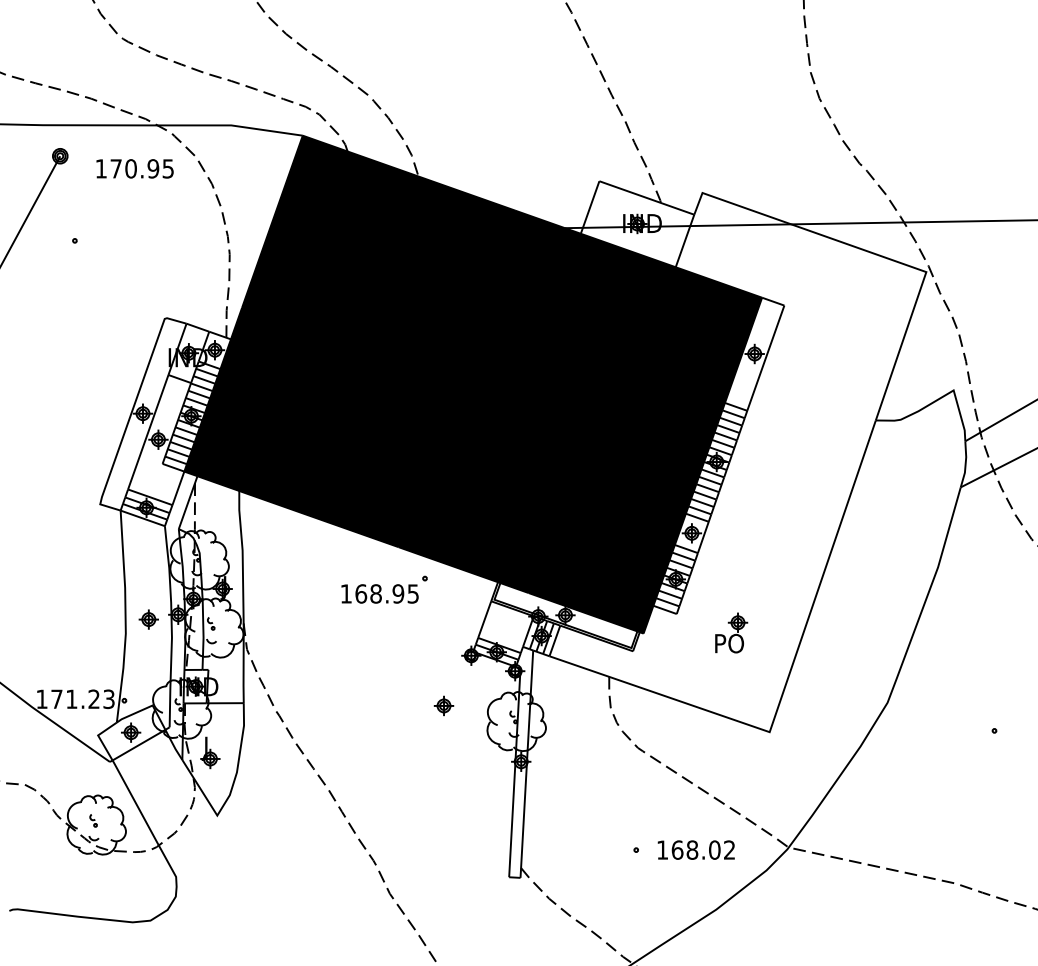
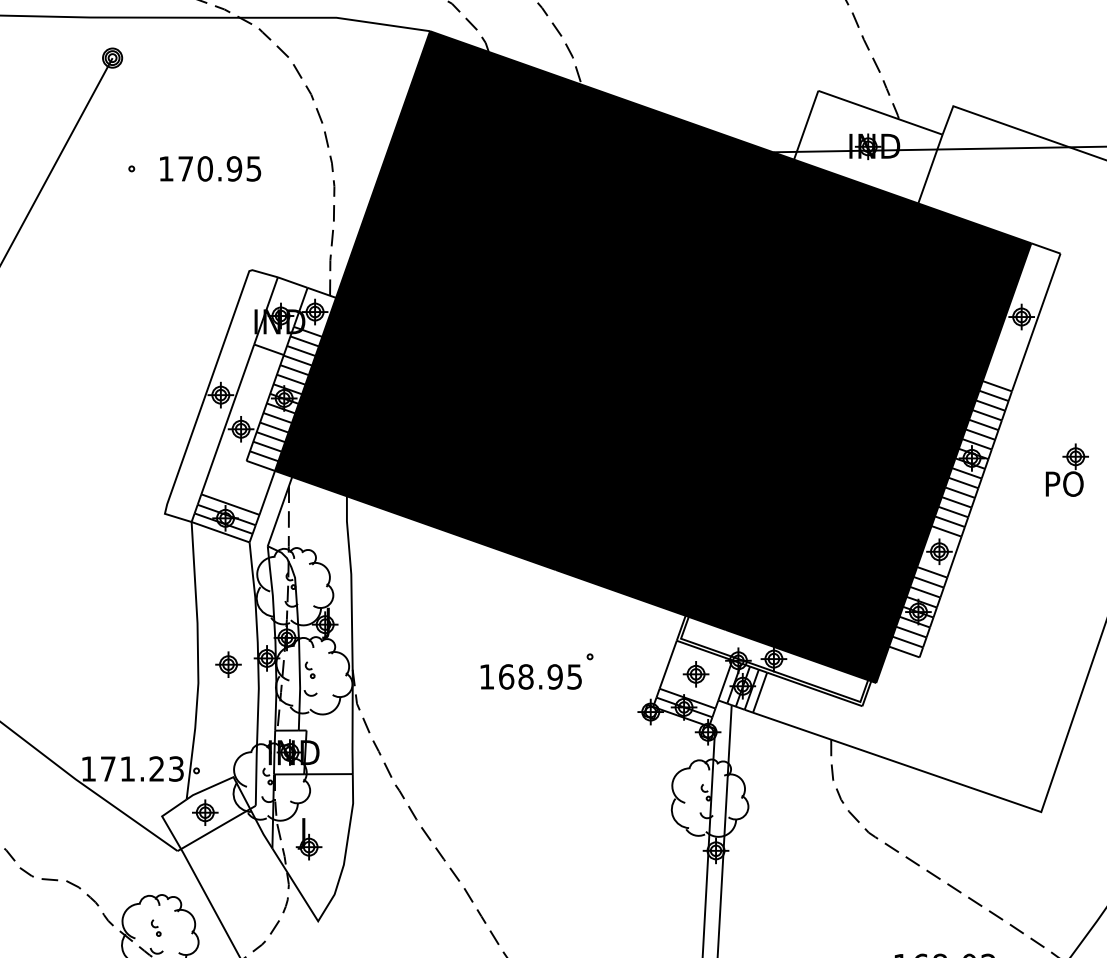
text: (134, 168) -> (209, 168), moved
part: (384, 589) -> (537, 671), moved
part: (731, 632) -> (1067, 469), moved
part: (443, 705) -> (695, 673), moved

